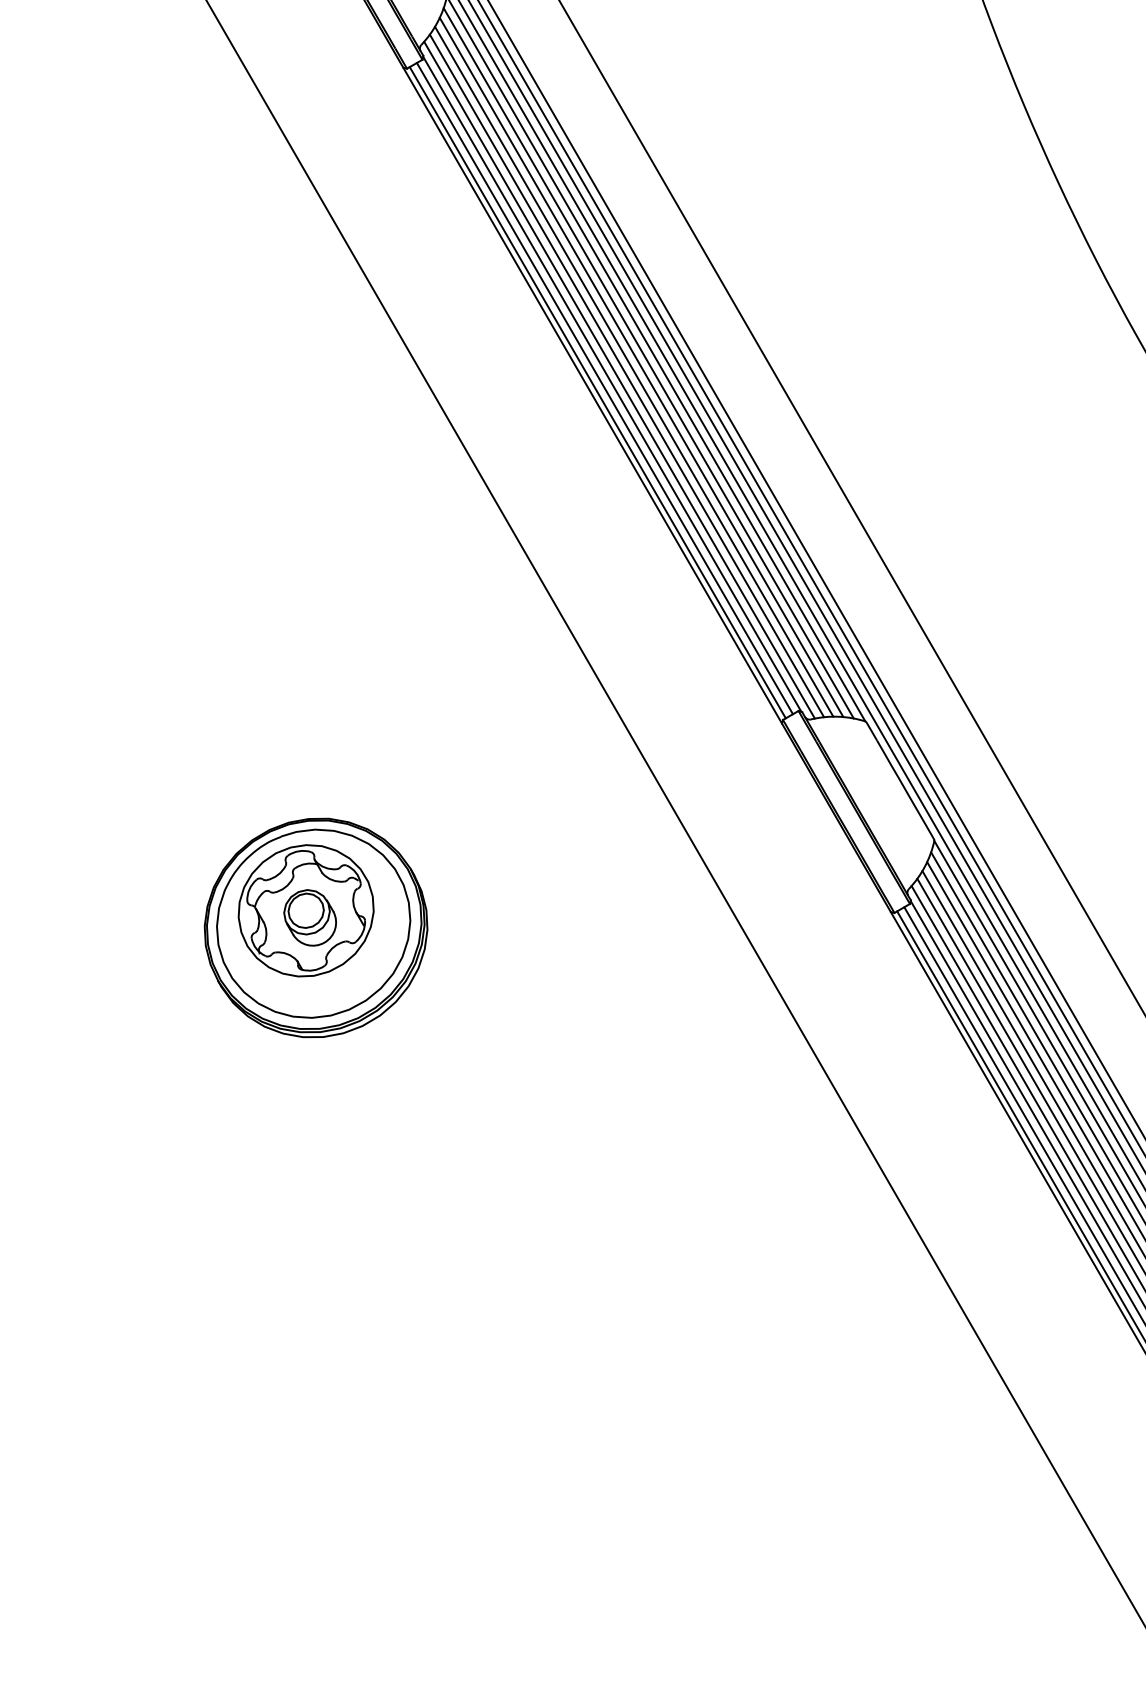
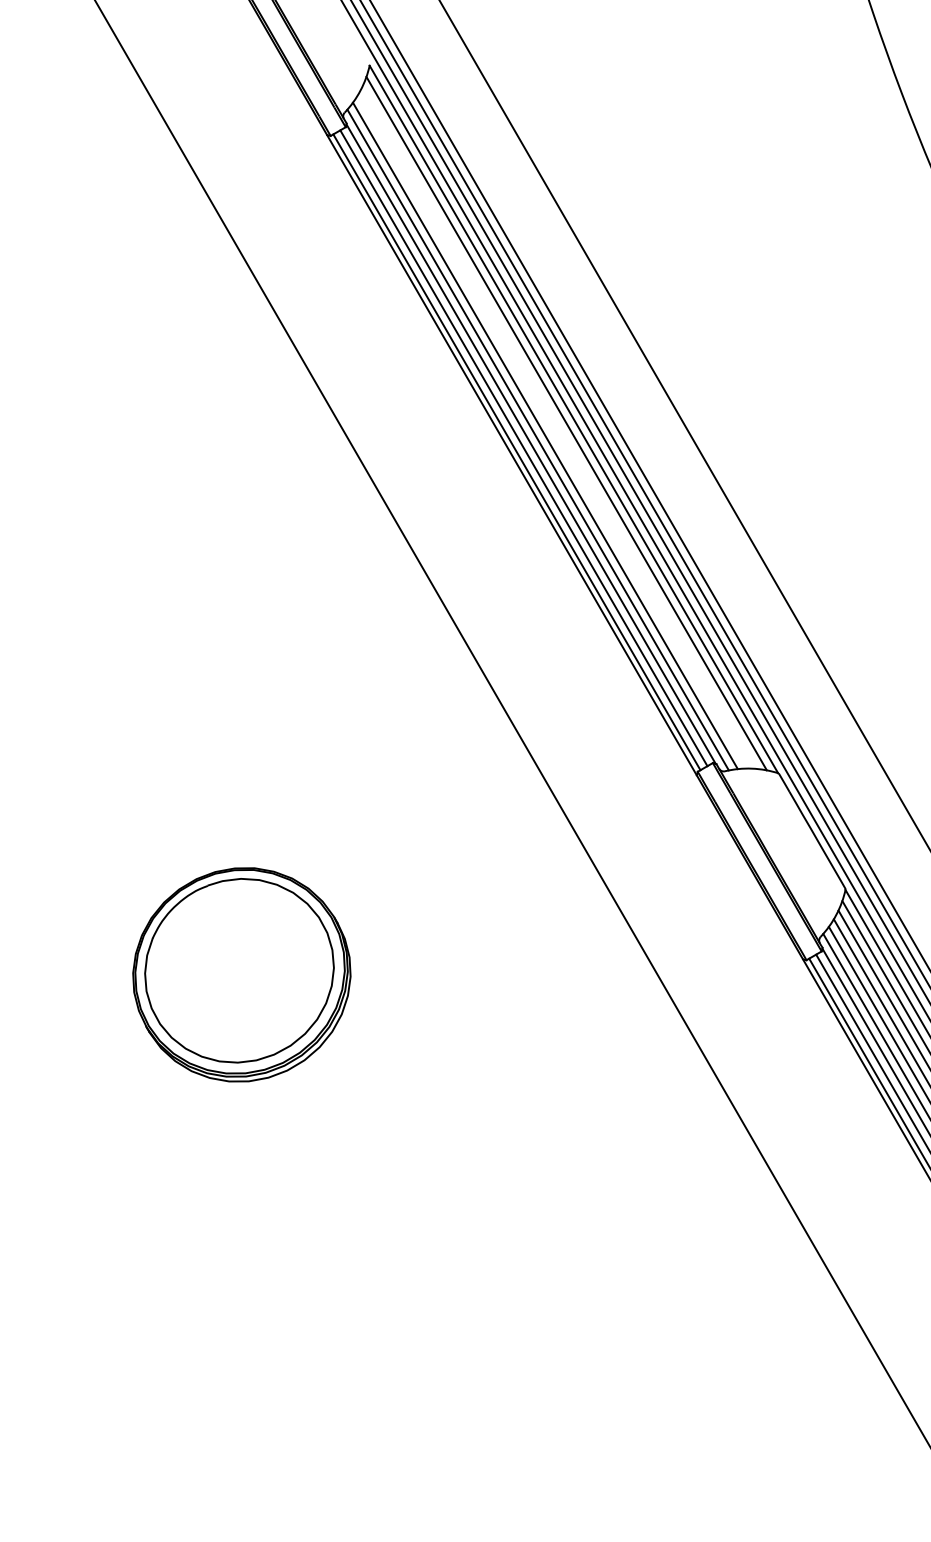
line: (641, 366) -> (559, 426), removed
line: (634, 371) -> (552, 431), removed
part: (305, 910) -> (231, 957), removed

